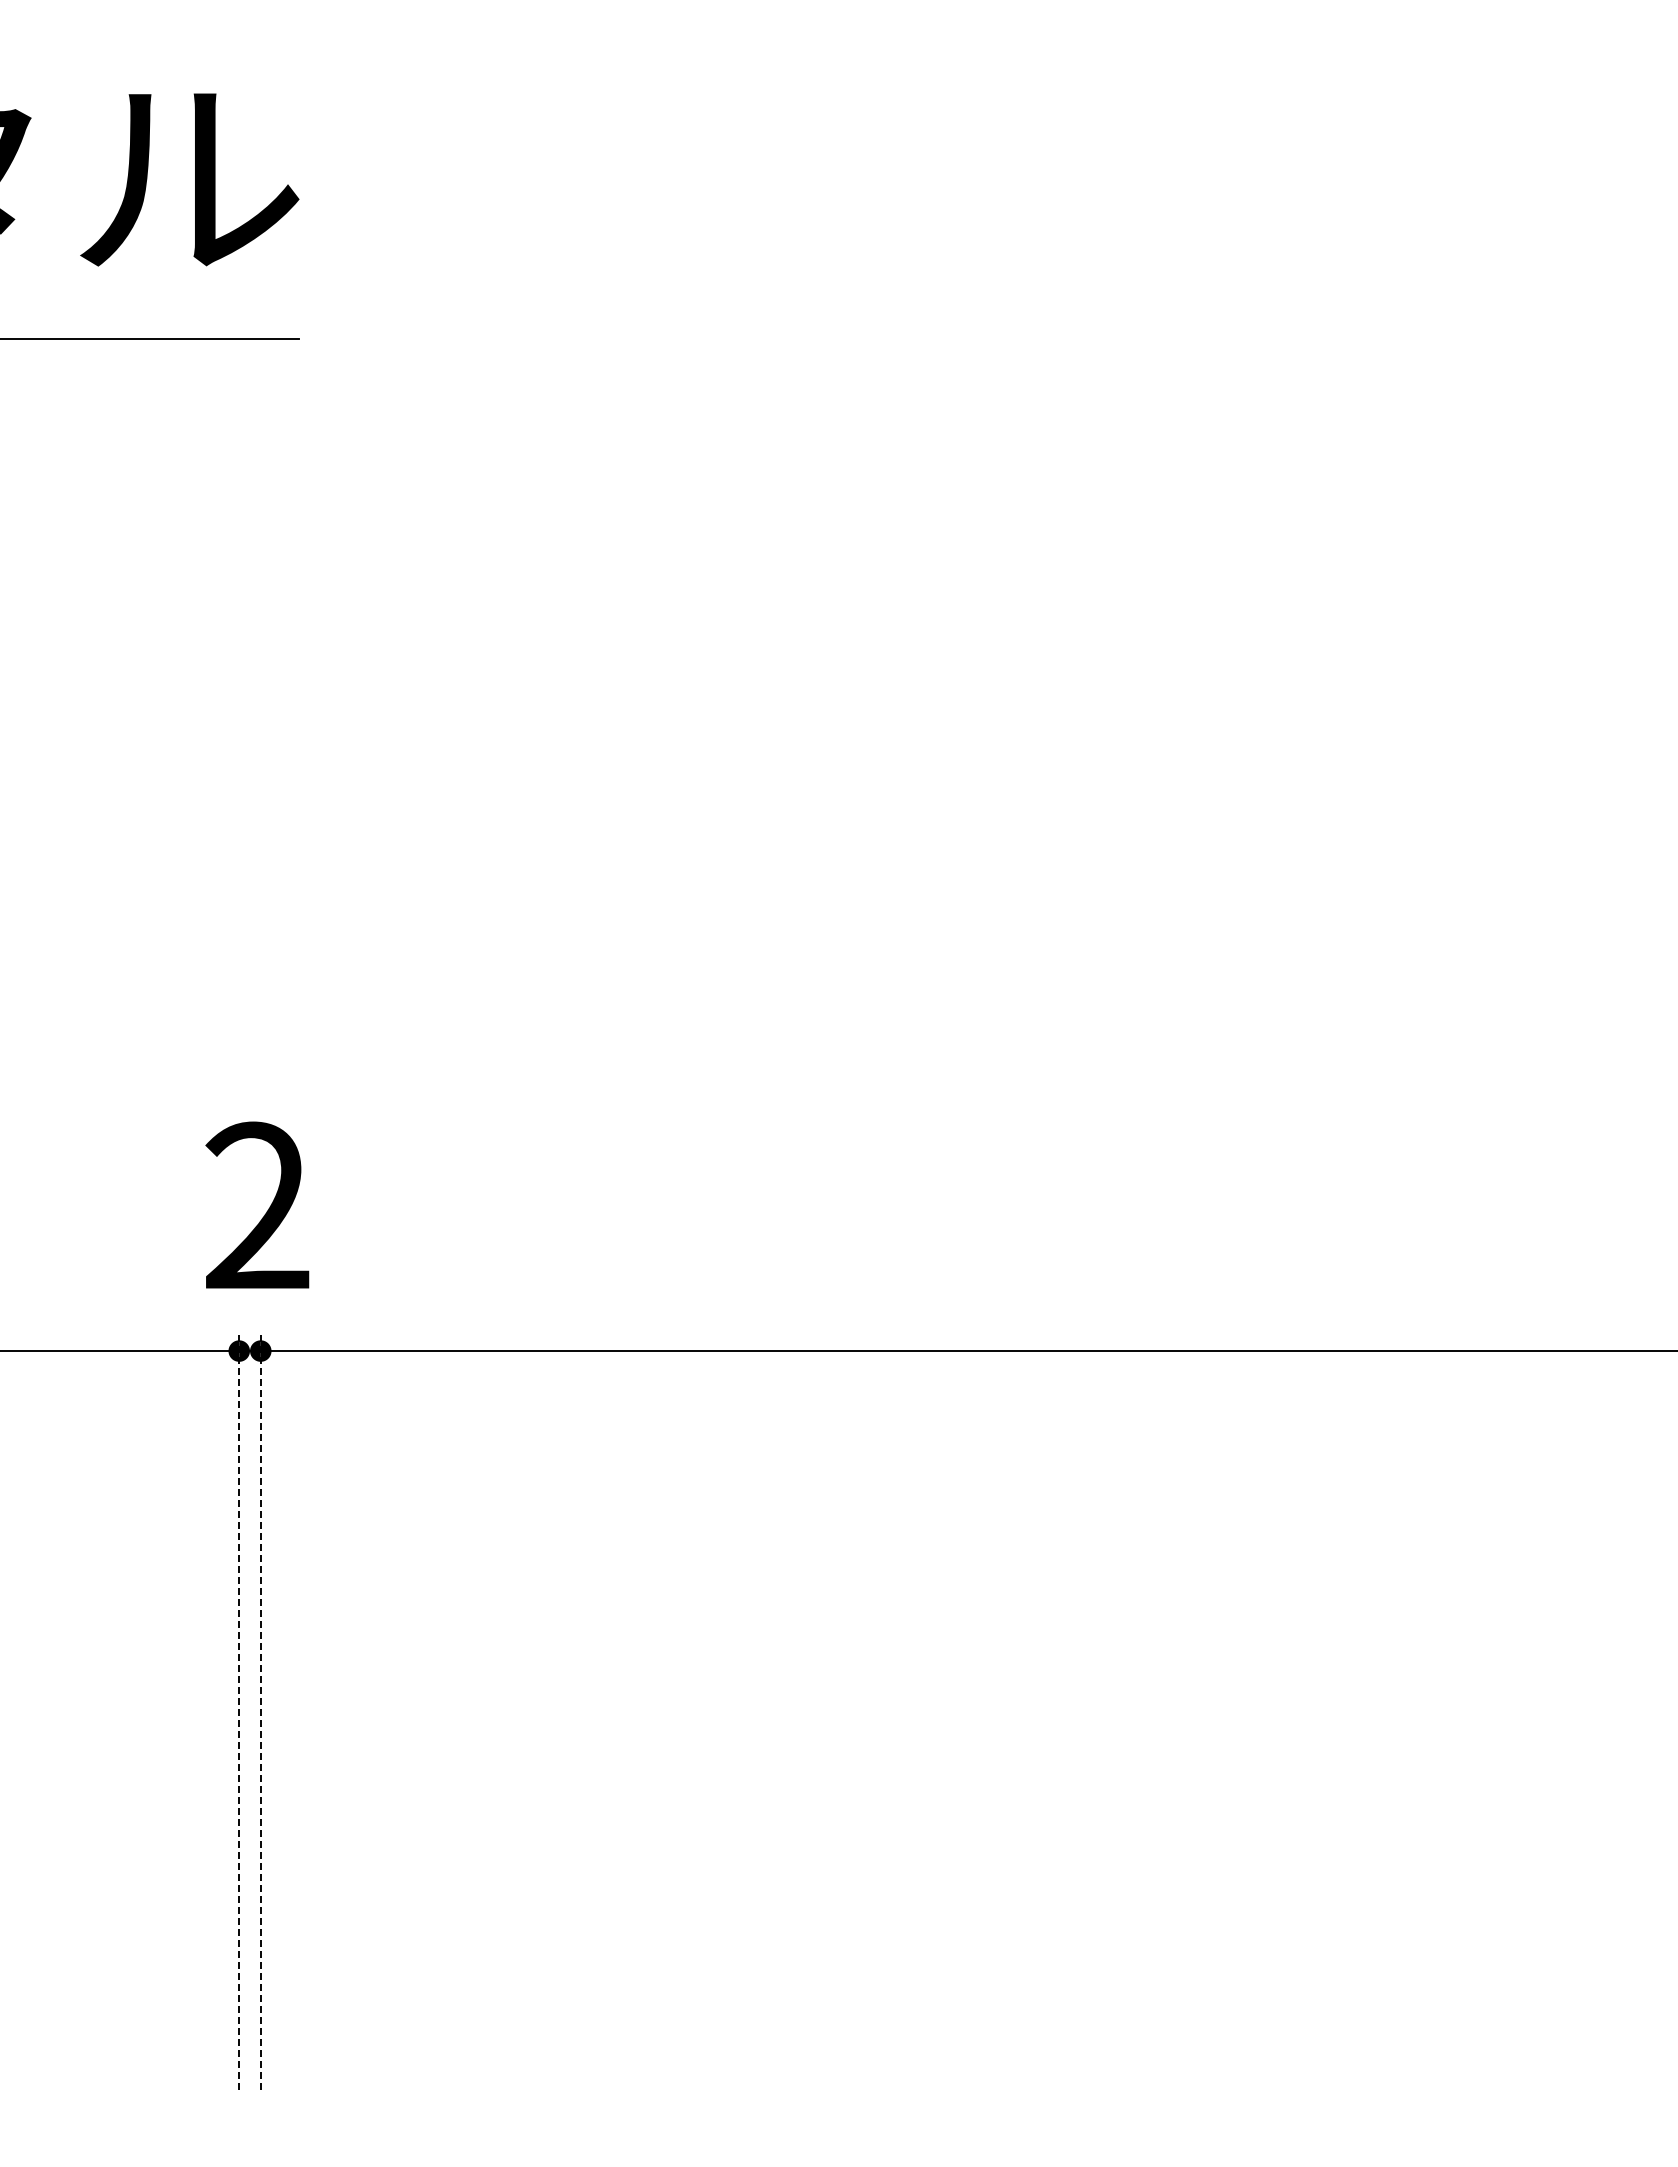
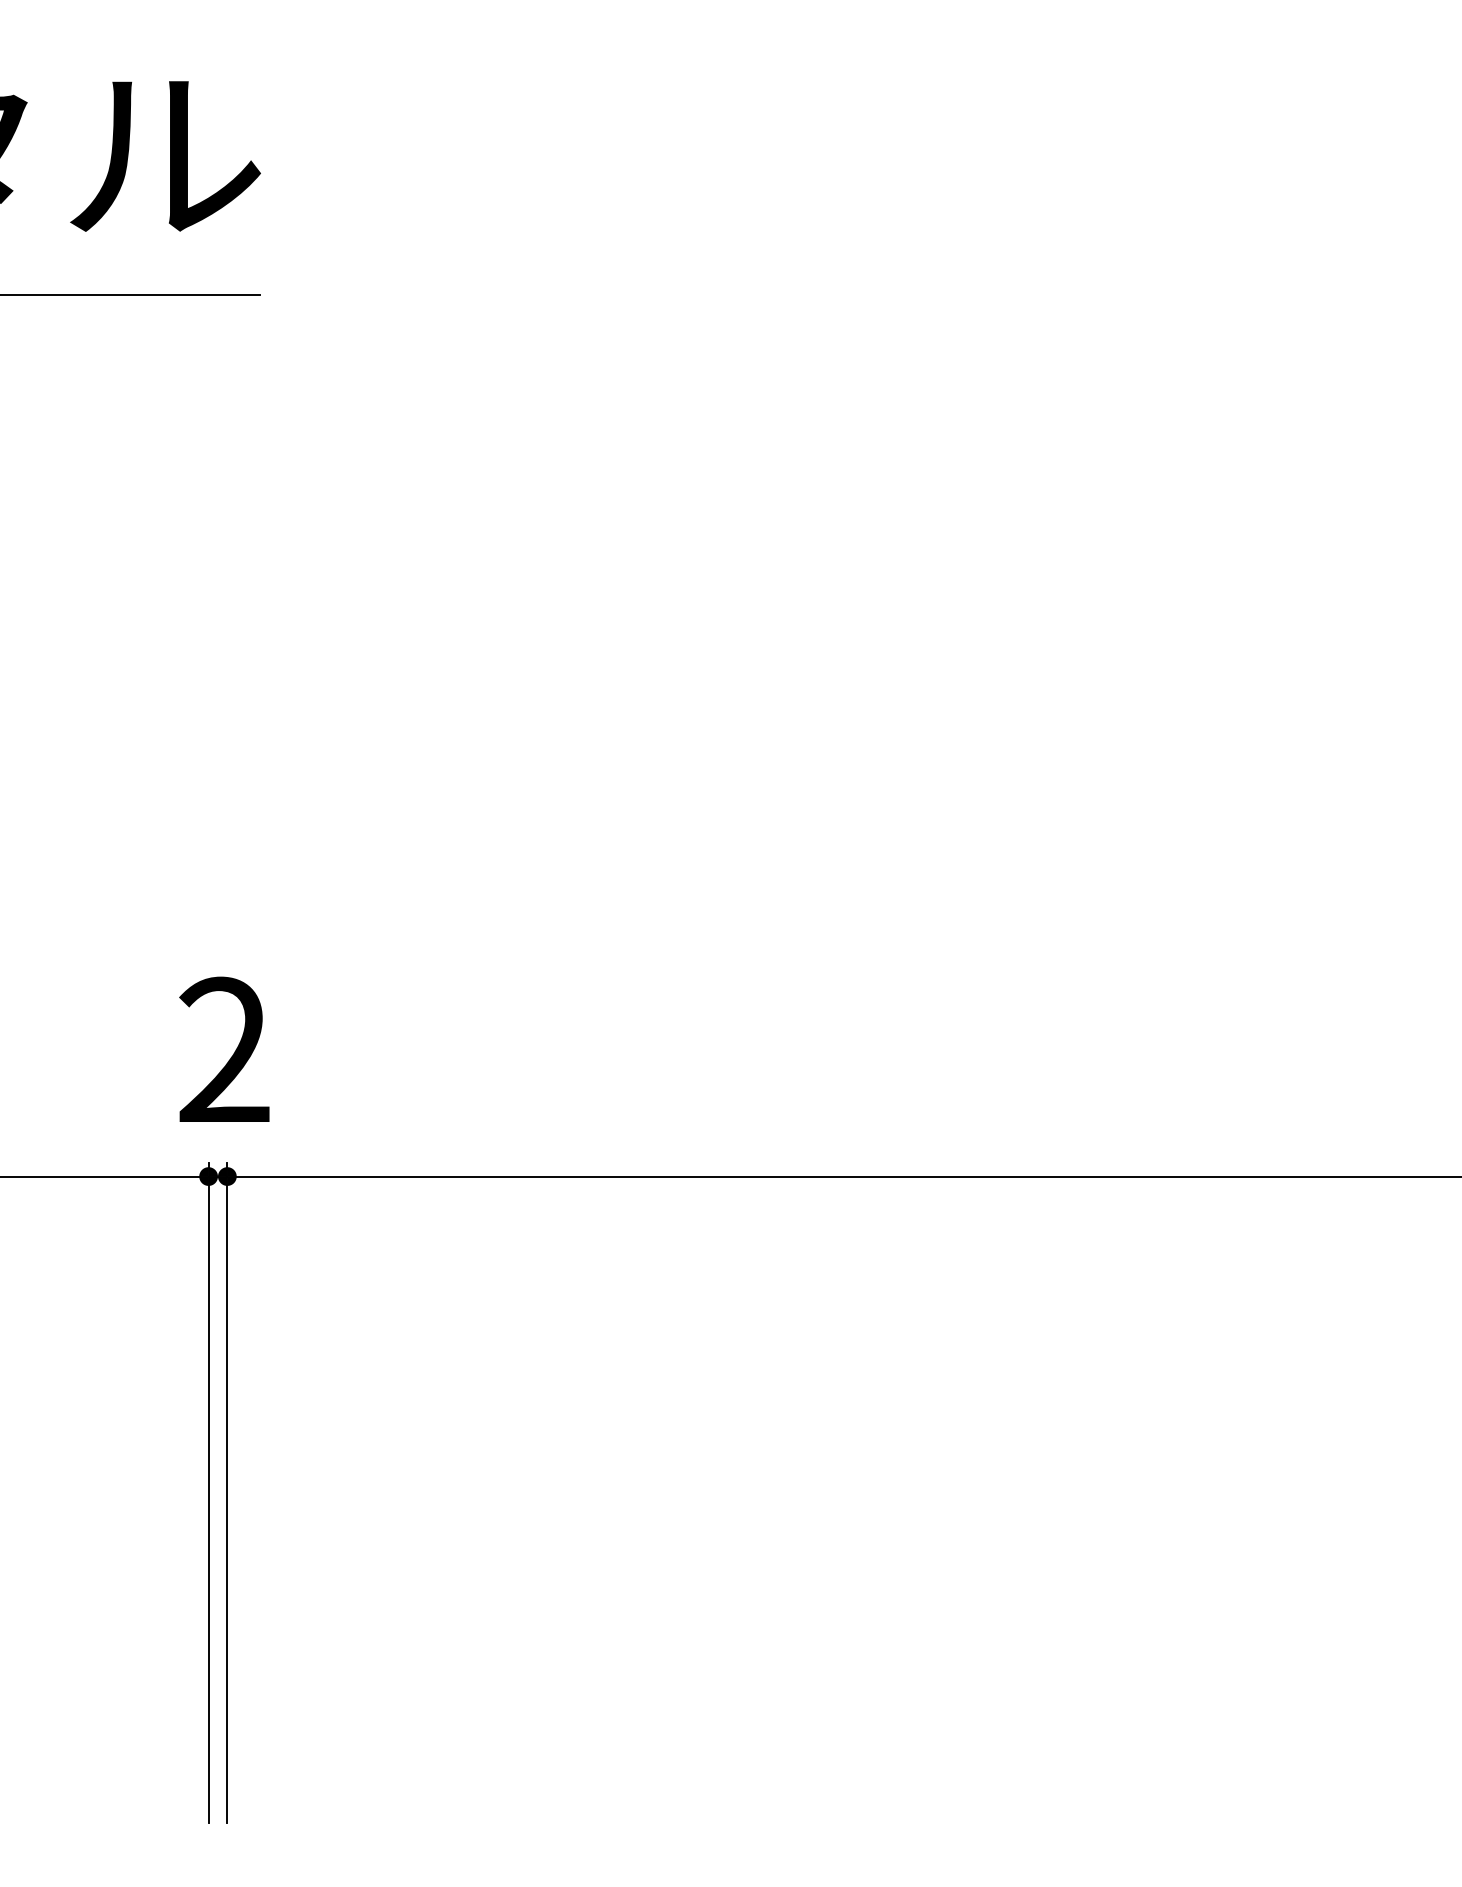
line: (239, 1714) -> (208, 1493), dashed -> solid
line: (260, 1714) -> (227, 1493), dashed -> solid

